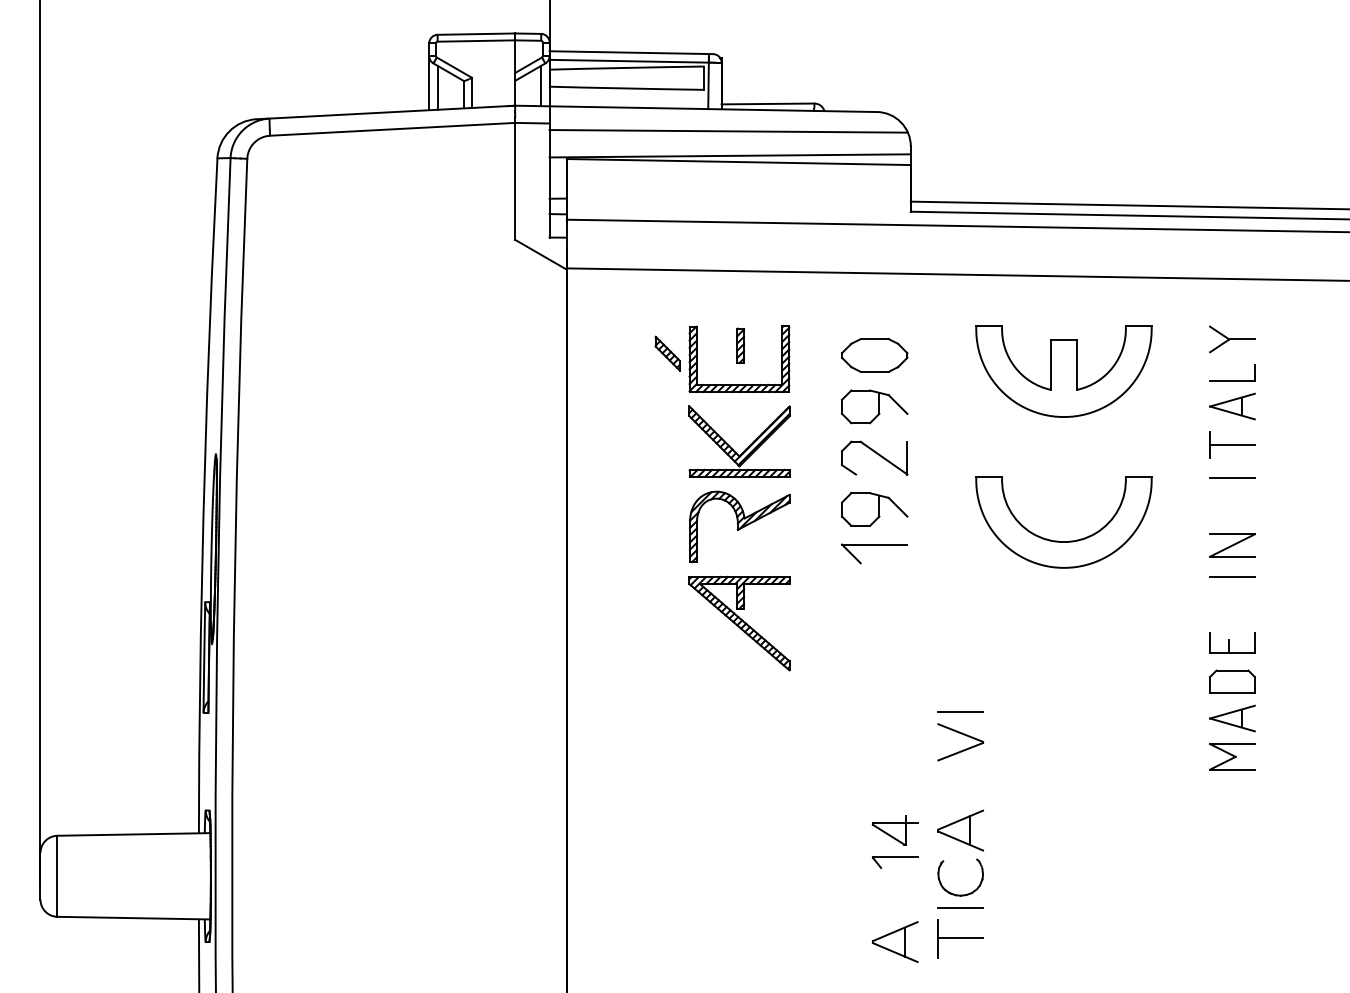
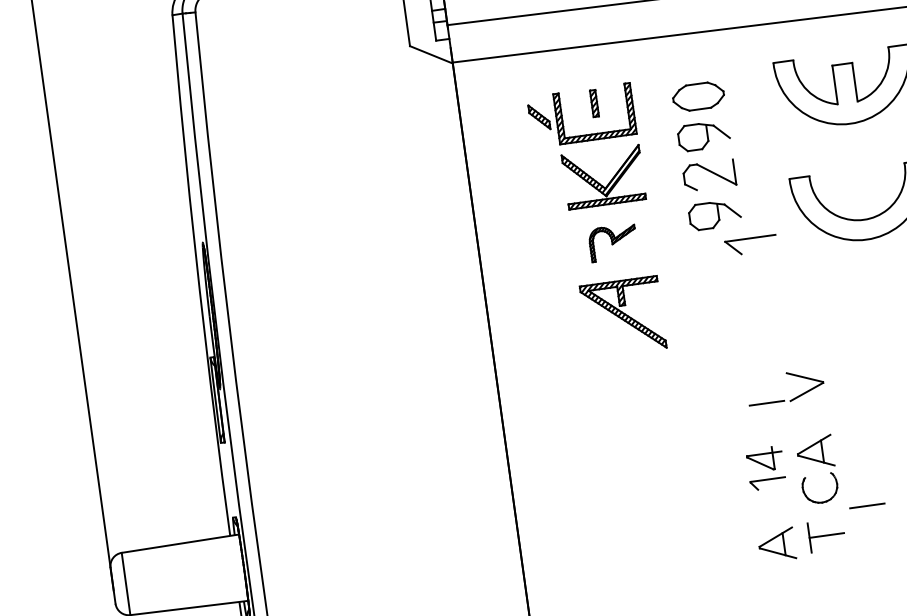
part: (739, 526) -> (612, 242), size x0.6
part: (874, 545) -> (750, 239), moved
line: (960, 711) -> (766, 402), moved
line: (960, 907) -> (867, 505), moved

